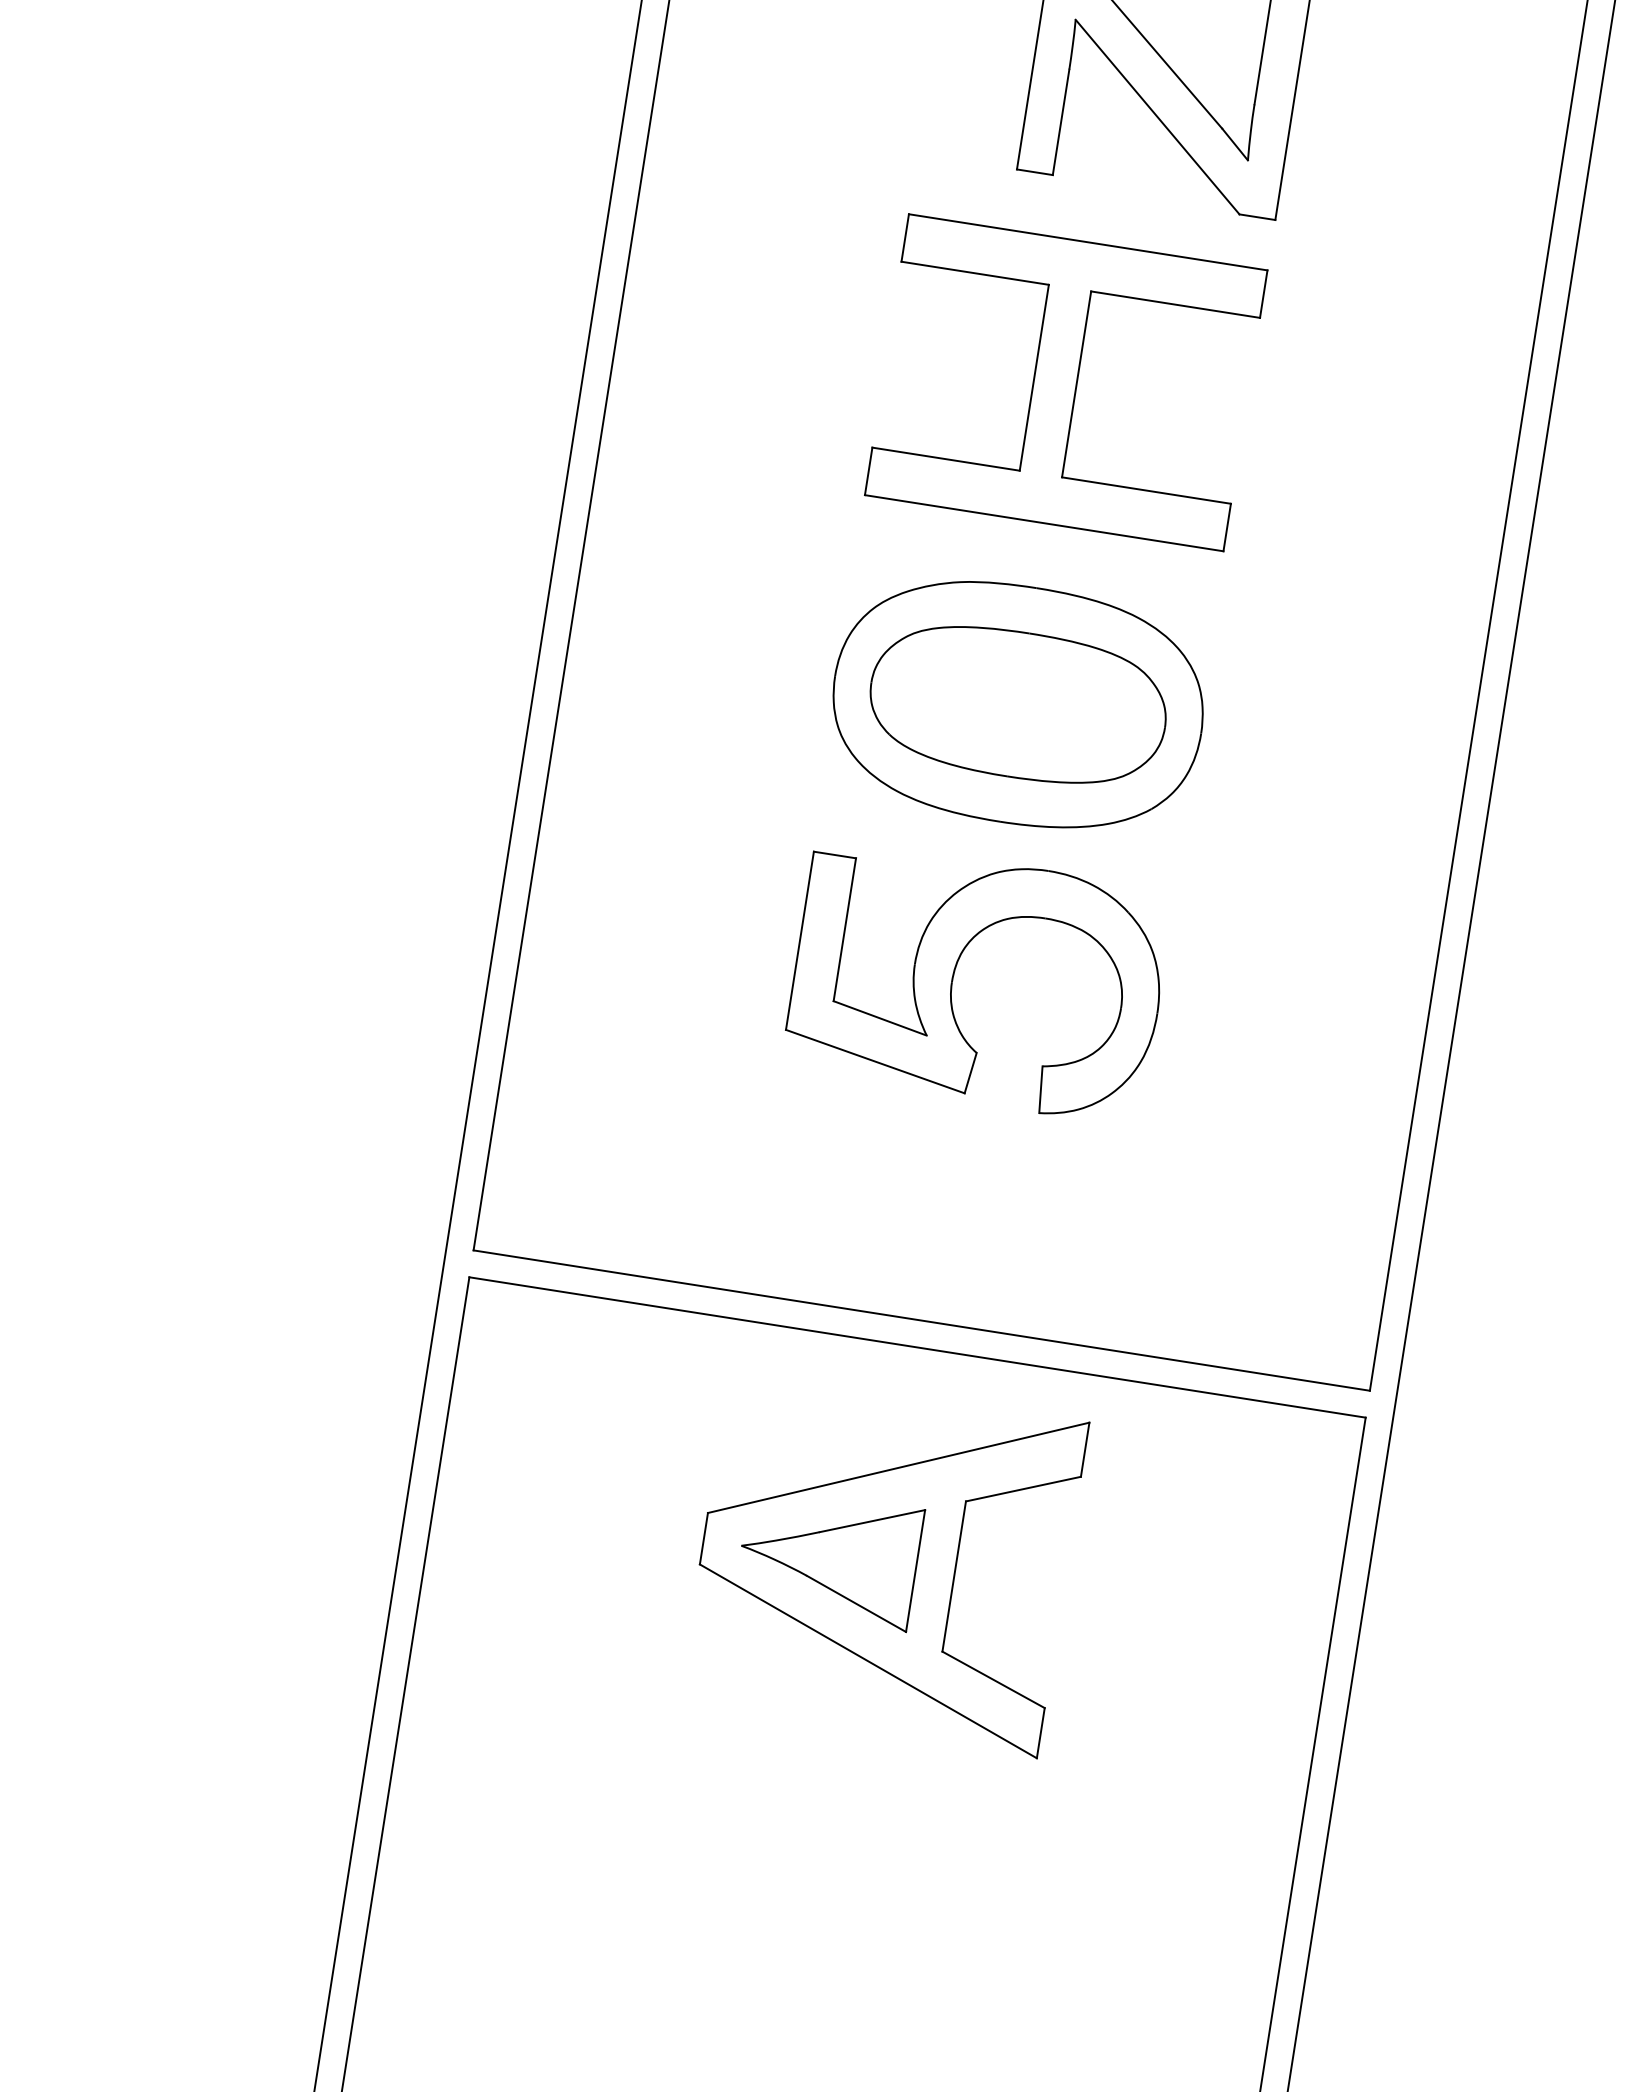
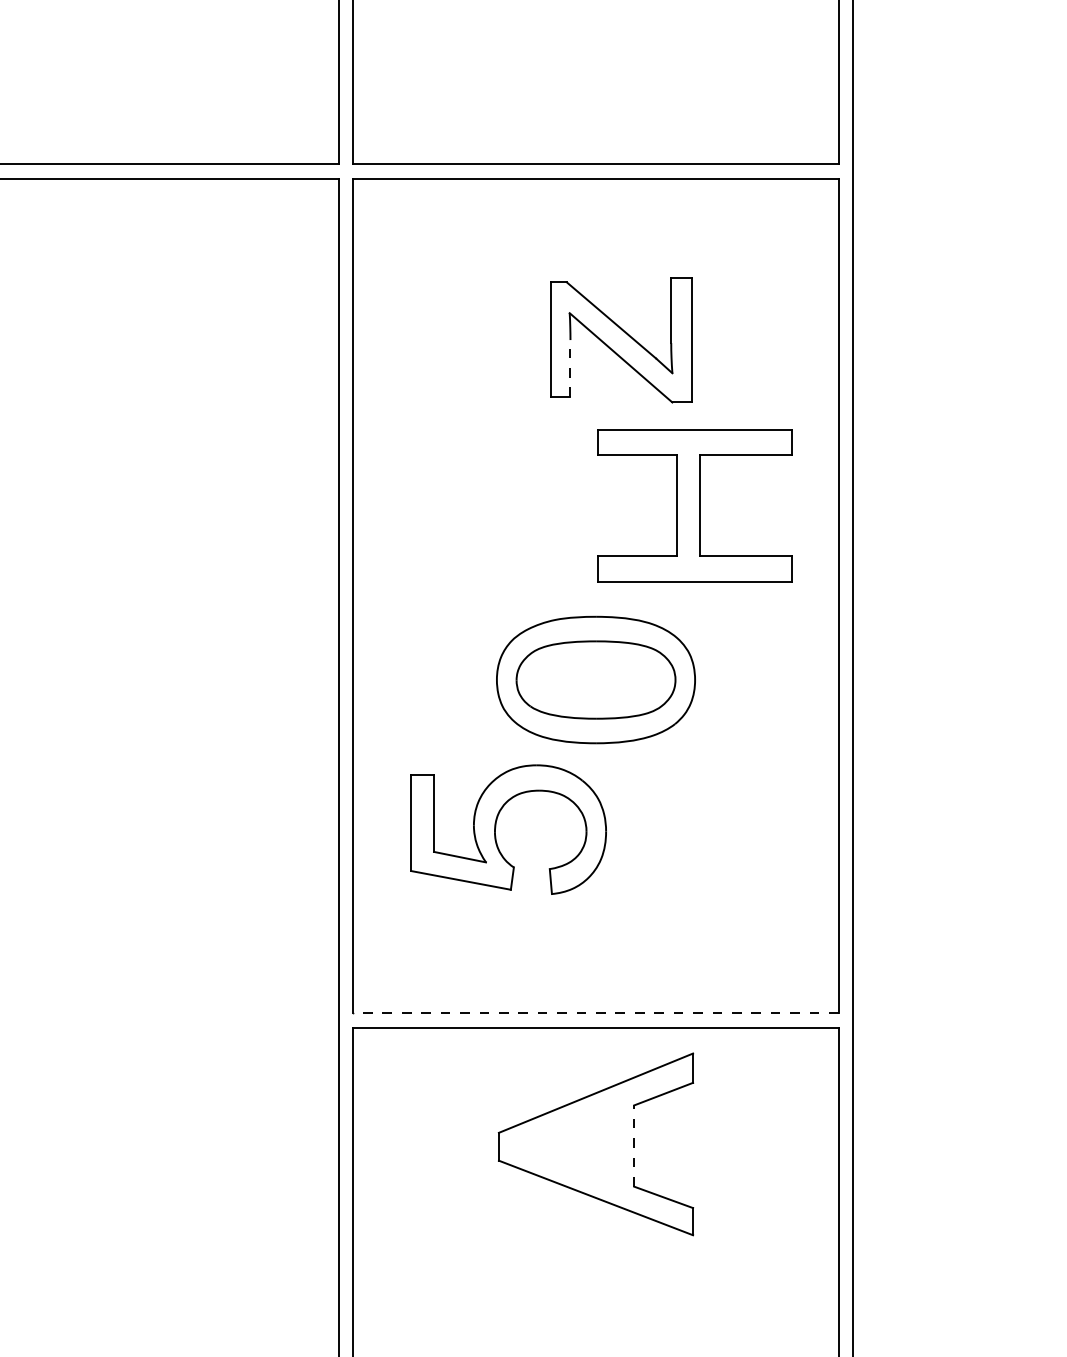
line: (1061, 122) -> (570, 368), solid -> dashed
part: (1065, 382) -> (694, 505), moved
part: (956, 974) -> (496, 827), moved
line: (922, 1320) -> (596, 1013), solid -> dashed
part: (828, 1557) -> (566, 1146), removed
line: (954, 1577) -> (634, 1146), solid -> dashed

